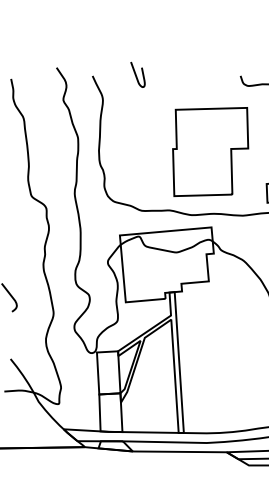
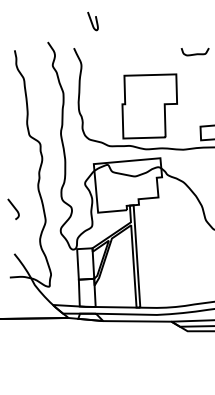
curve: (137, 75) -> (92, 21), moved
part: (210, 152) -> (149, 106), moved

